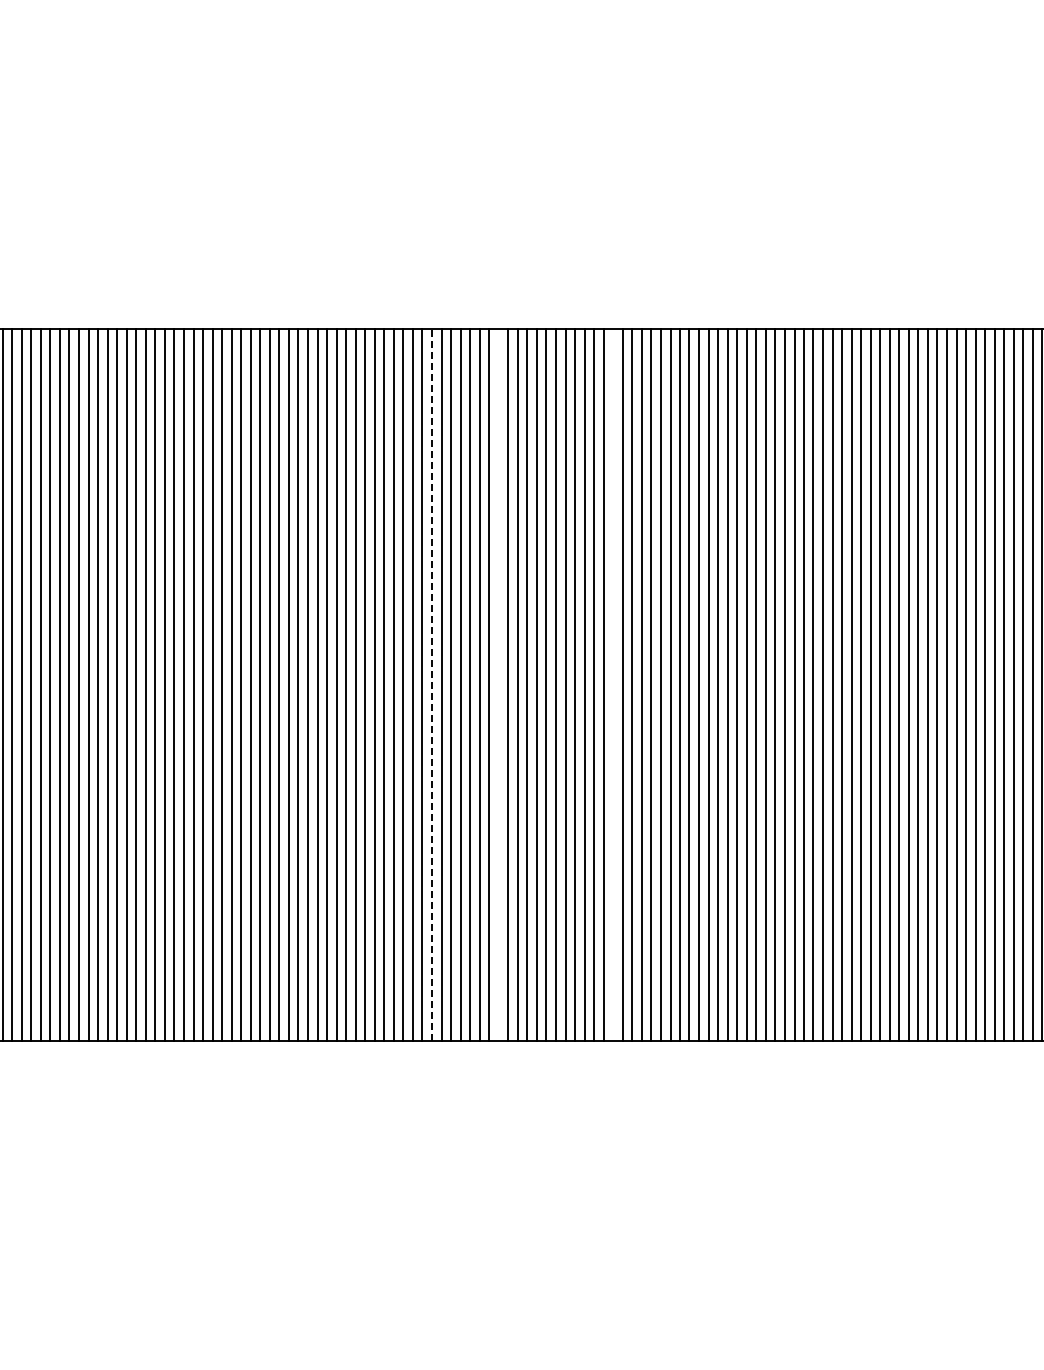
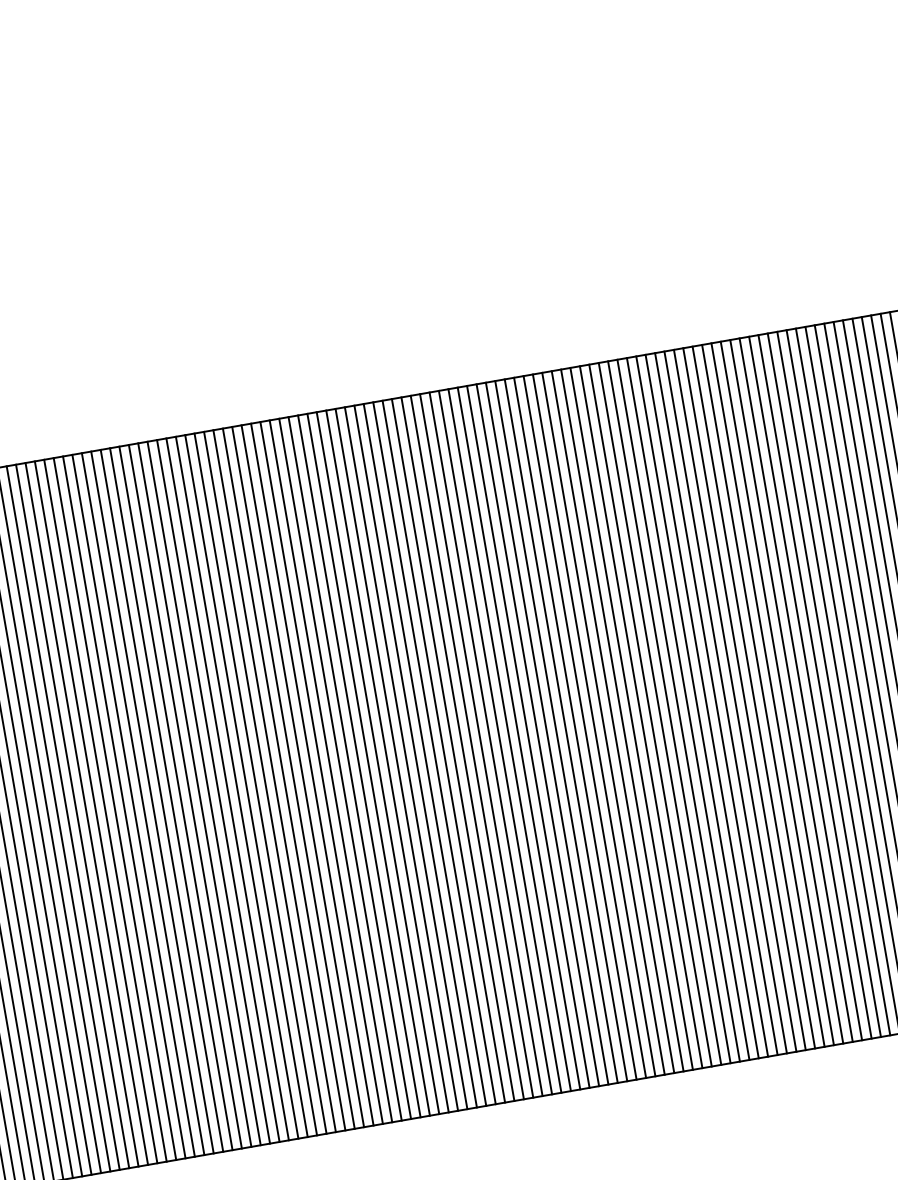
line: (431, 684) -> (527, 736), dashed -> solid
line: (498, 684) -> (593, 724), added
line: (613, 684) -> (707, 705), added

